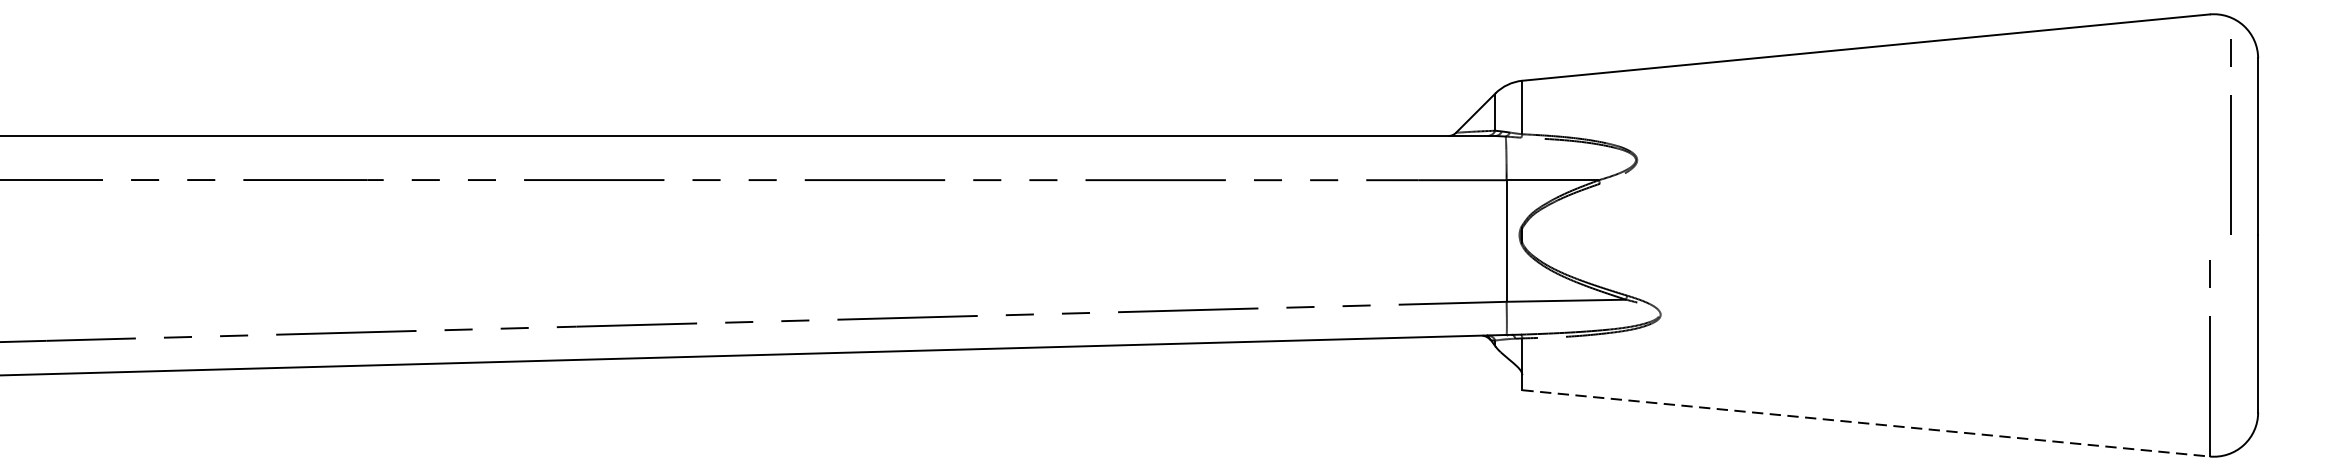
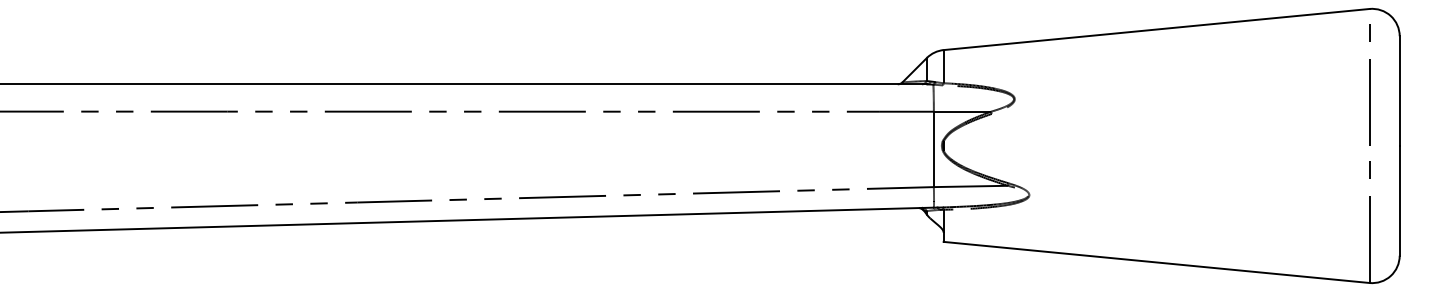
line: (2230, 136) -> (1369, 84), moved
line: (1865, 423) -> (1156, 262), dashed -> solid

